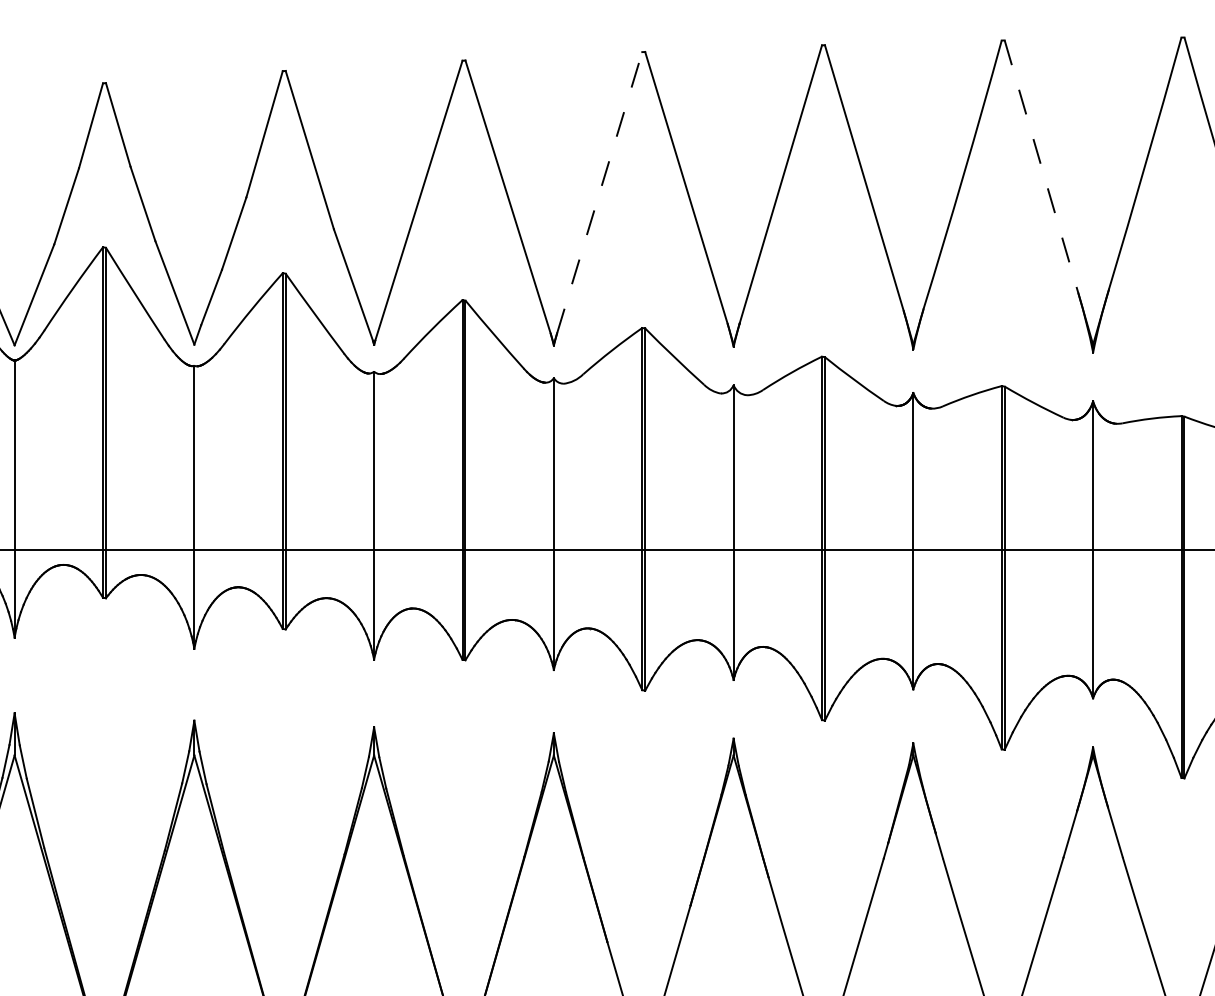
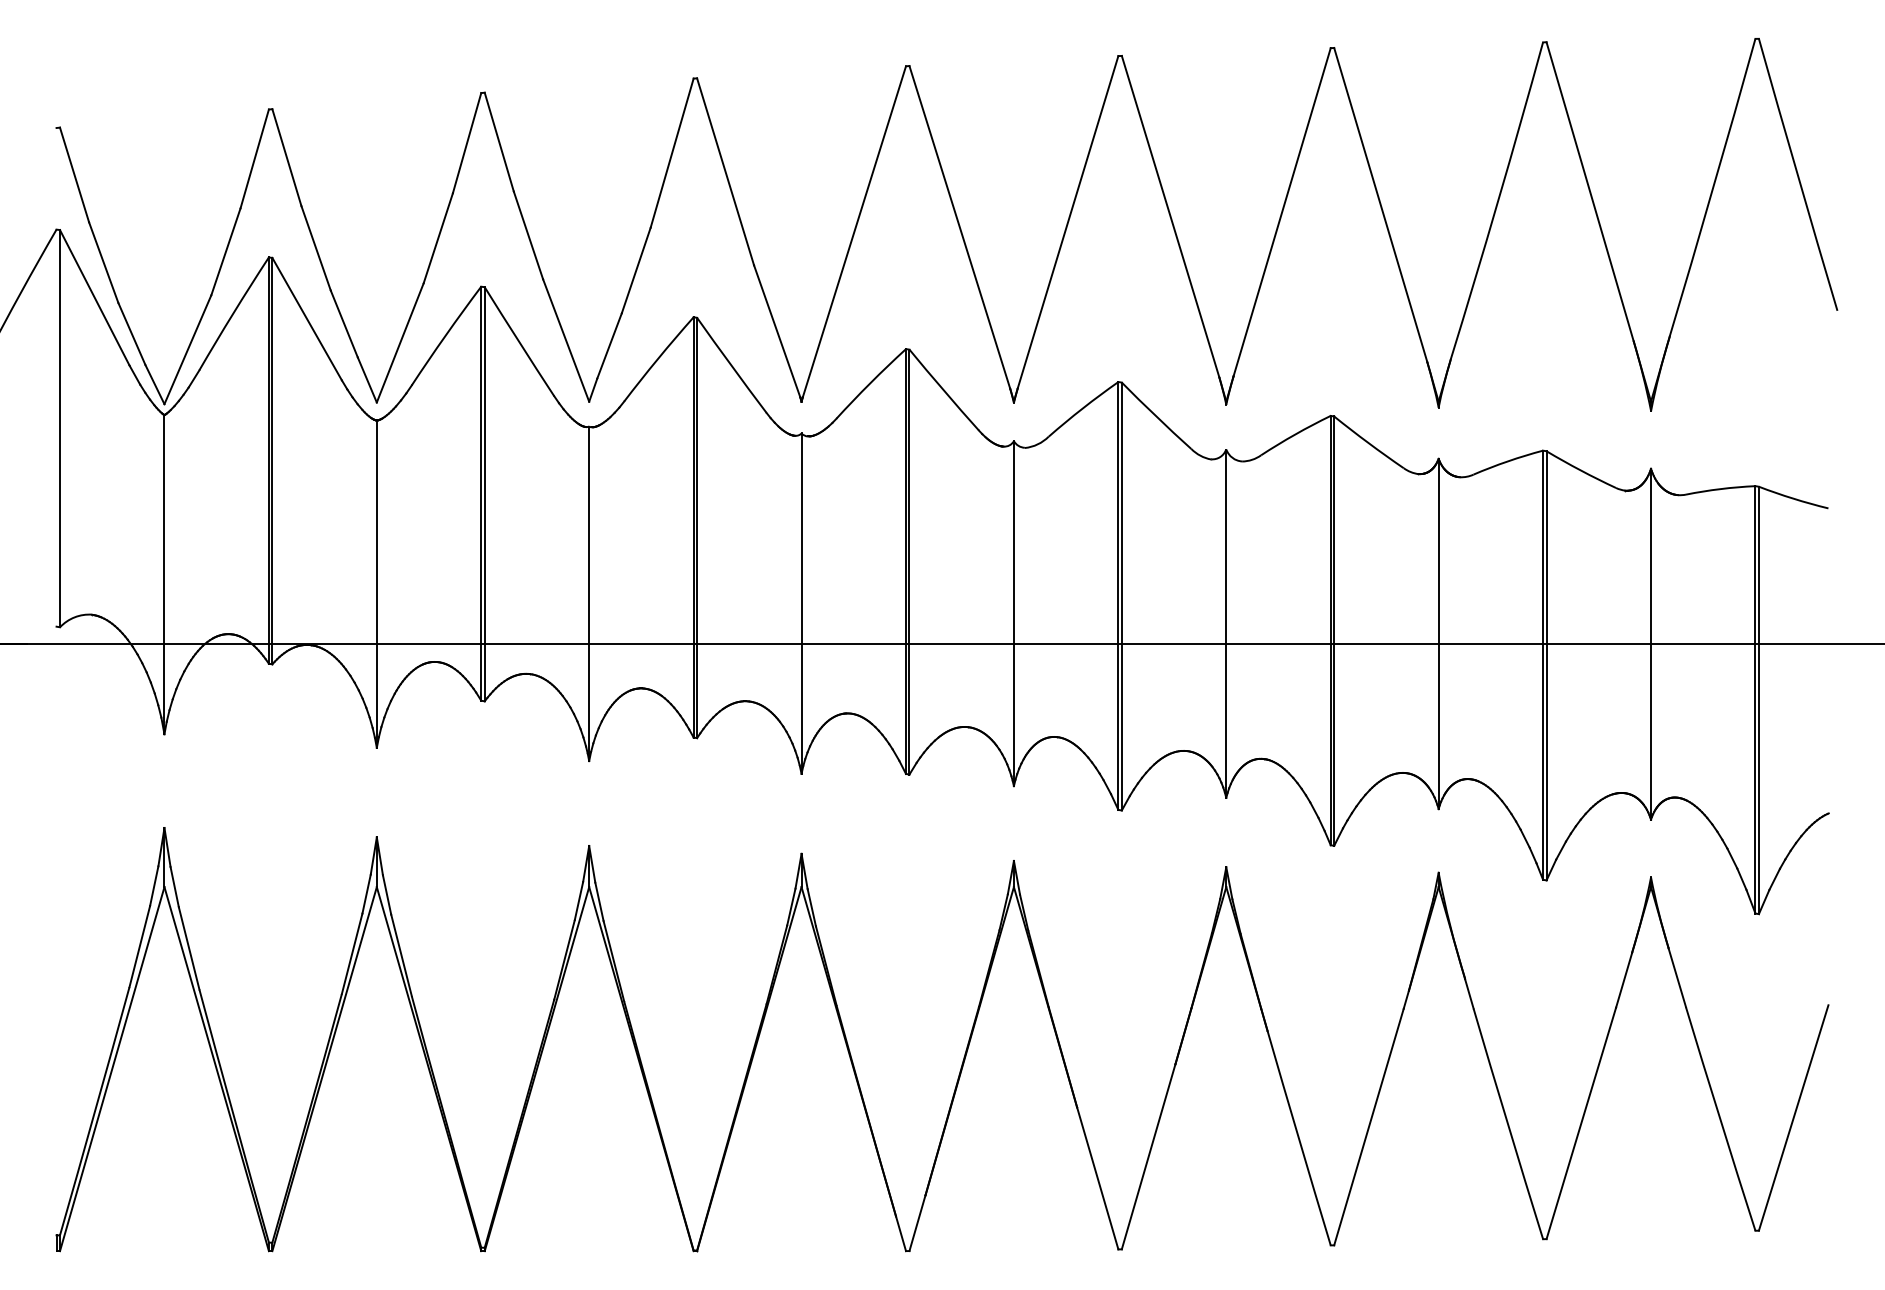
line: (1041, 166) -> (1590, 191), dashed -> solid
line: (600, 192) -> (1068, 222), dashed -> solid

